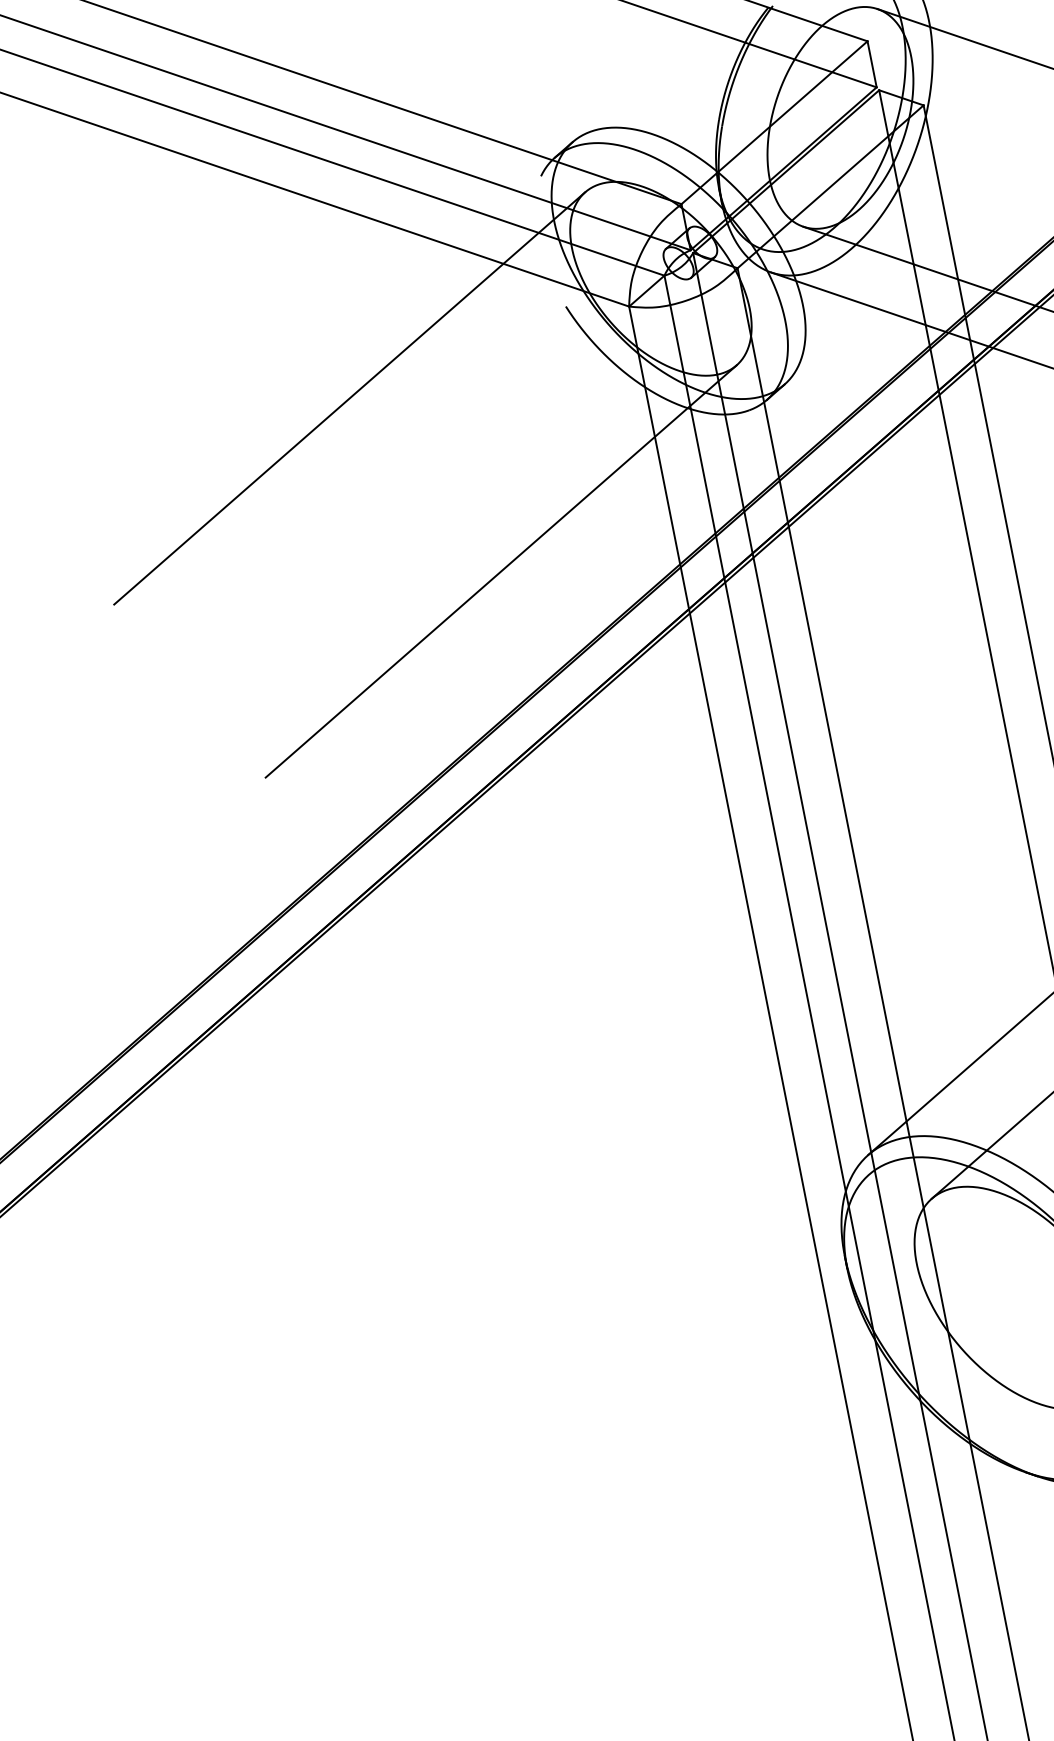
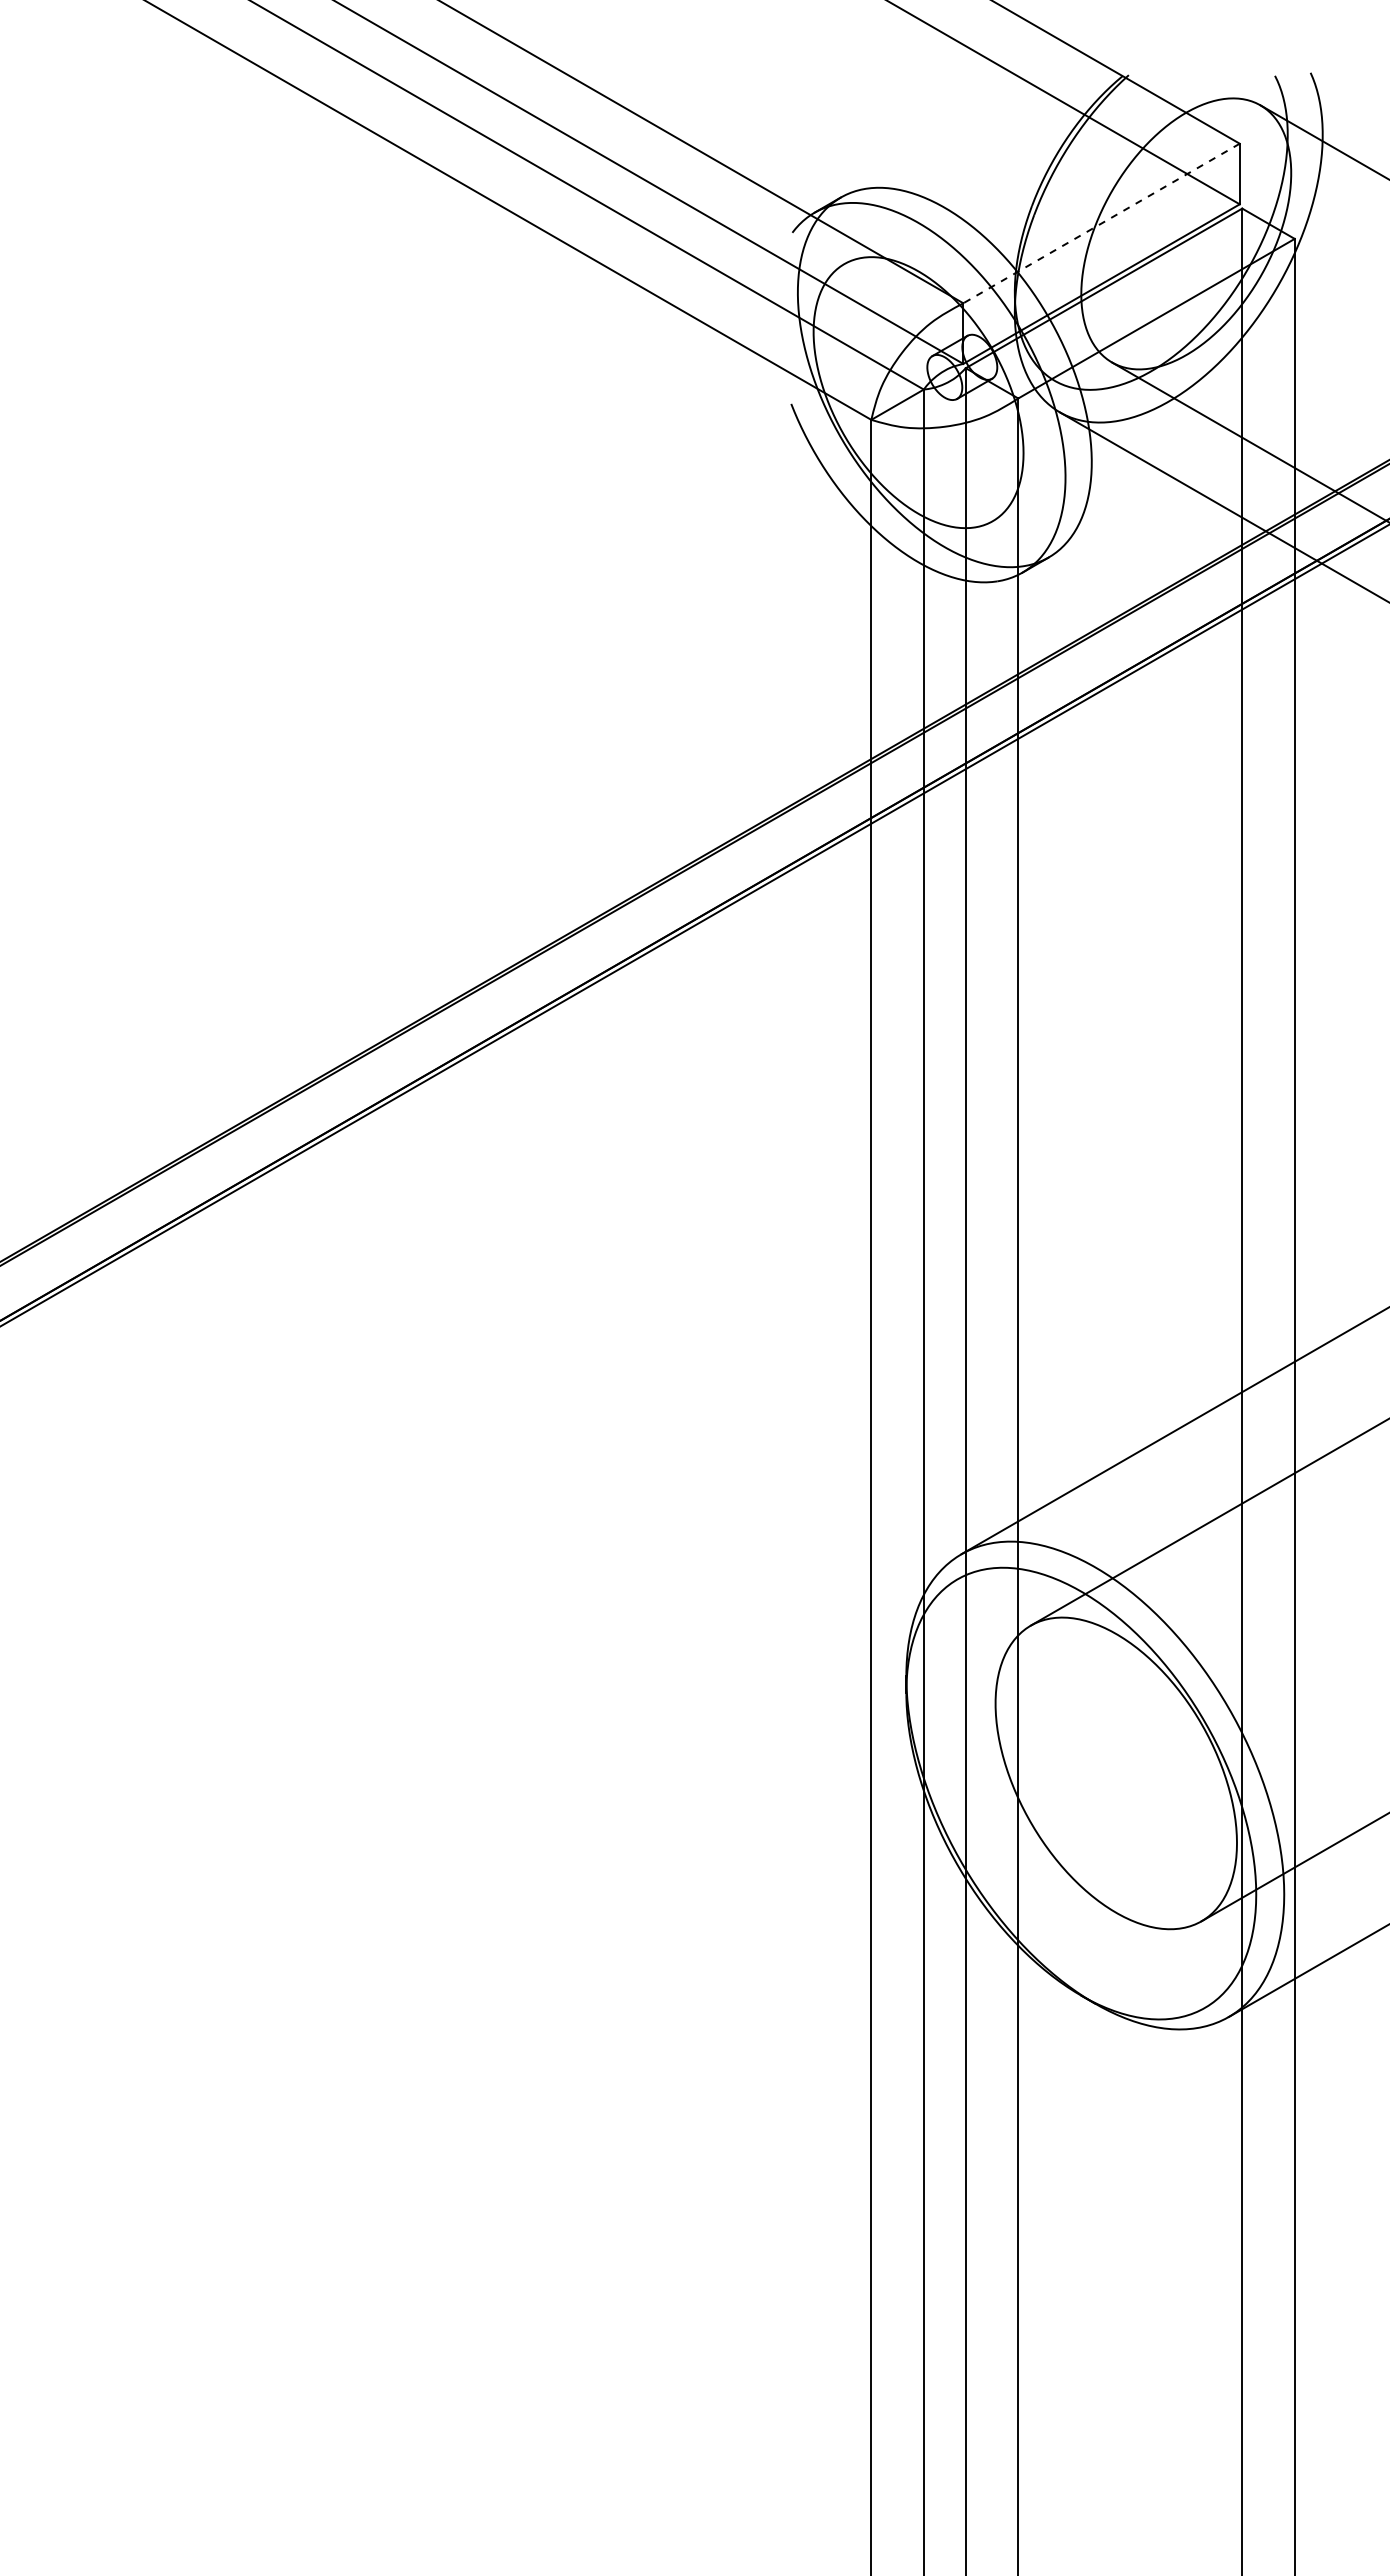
line: (774, 122) -> (1101, 223), solid -> dashed
line: (349, 398) -> (494, 466), removed
line: (500, 571) -> (642, 723), removed

